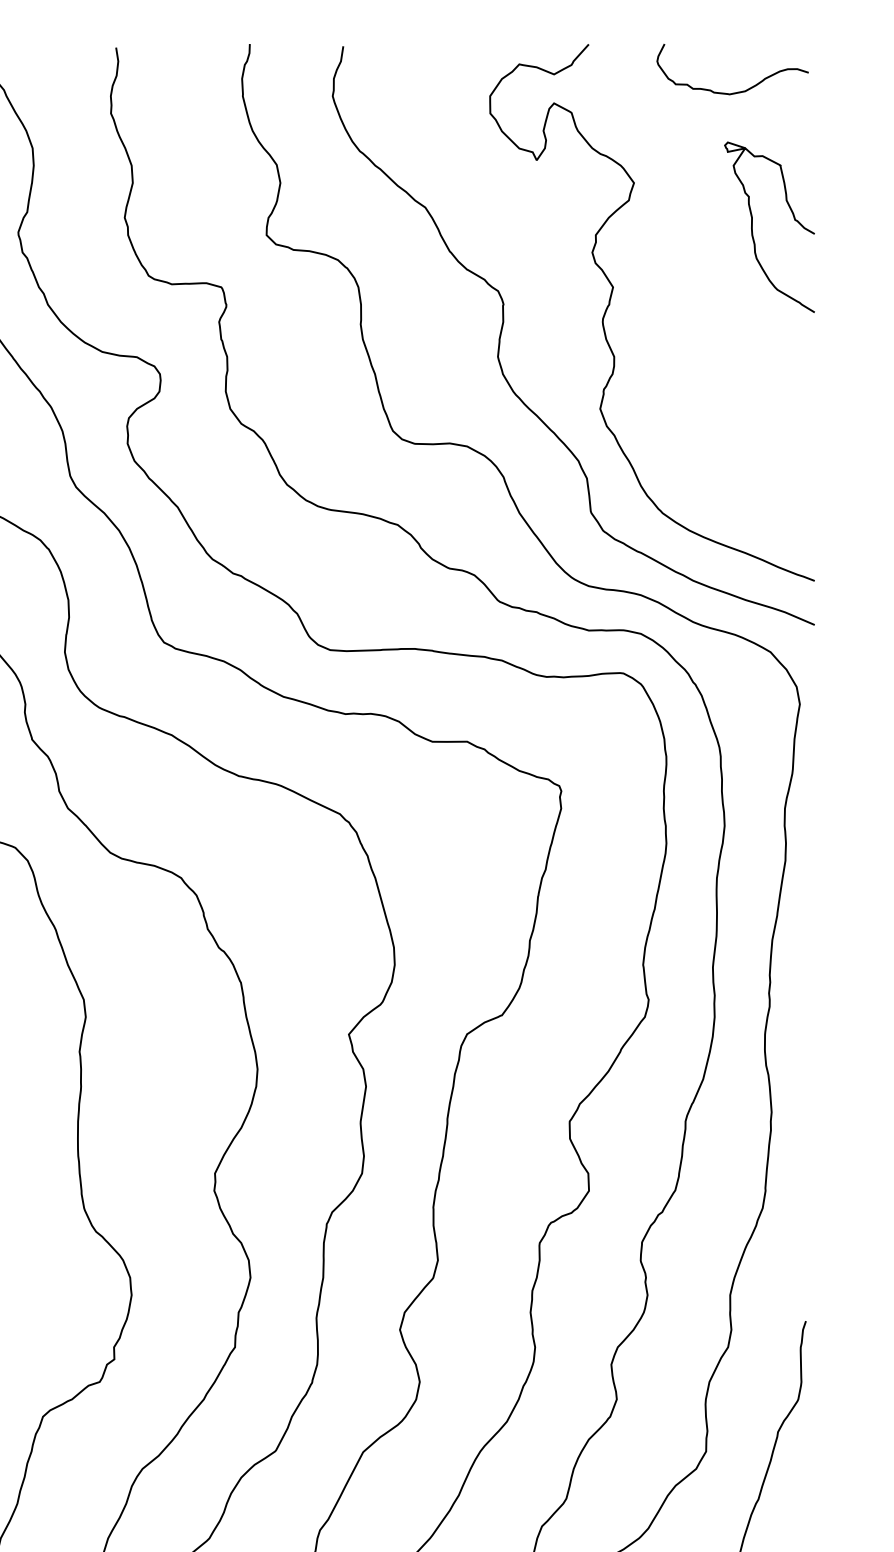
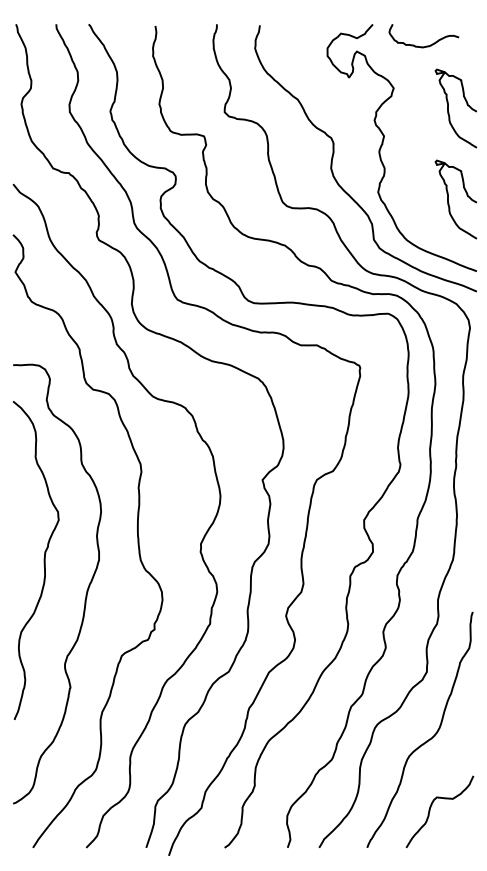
curve: (737, 90) -> (426, 45), moved
curve: (753, 424) -> (448, 199), added

